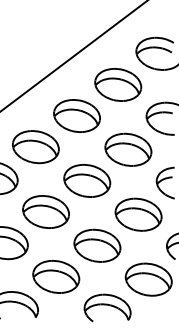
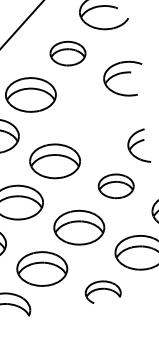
part: (118, 84) -> (68, 53), size x0.7
part: (128, 149) -> (92, 119), removed
part: (138, 214) -> (116, 186), size x0.7
part: (107, 307) -> (102, 290), size x0.7

